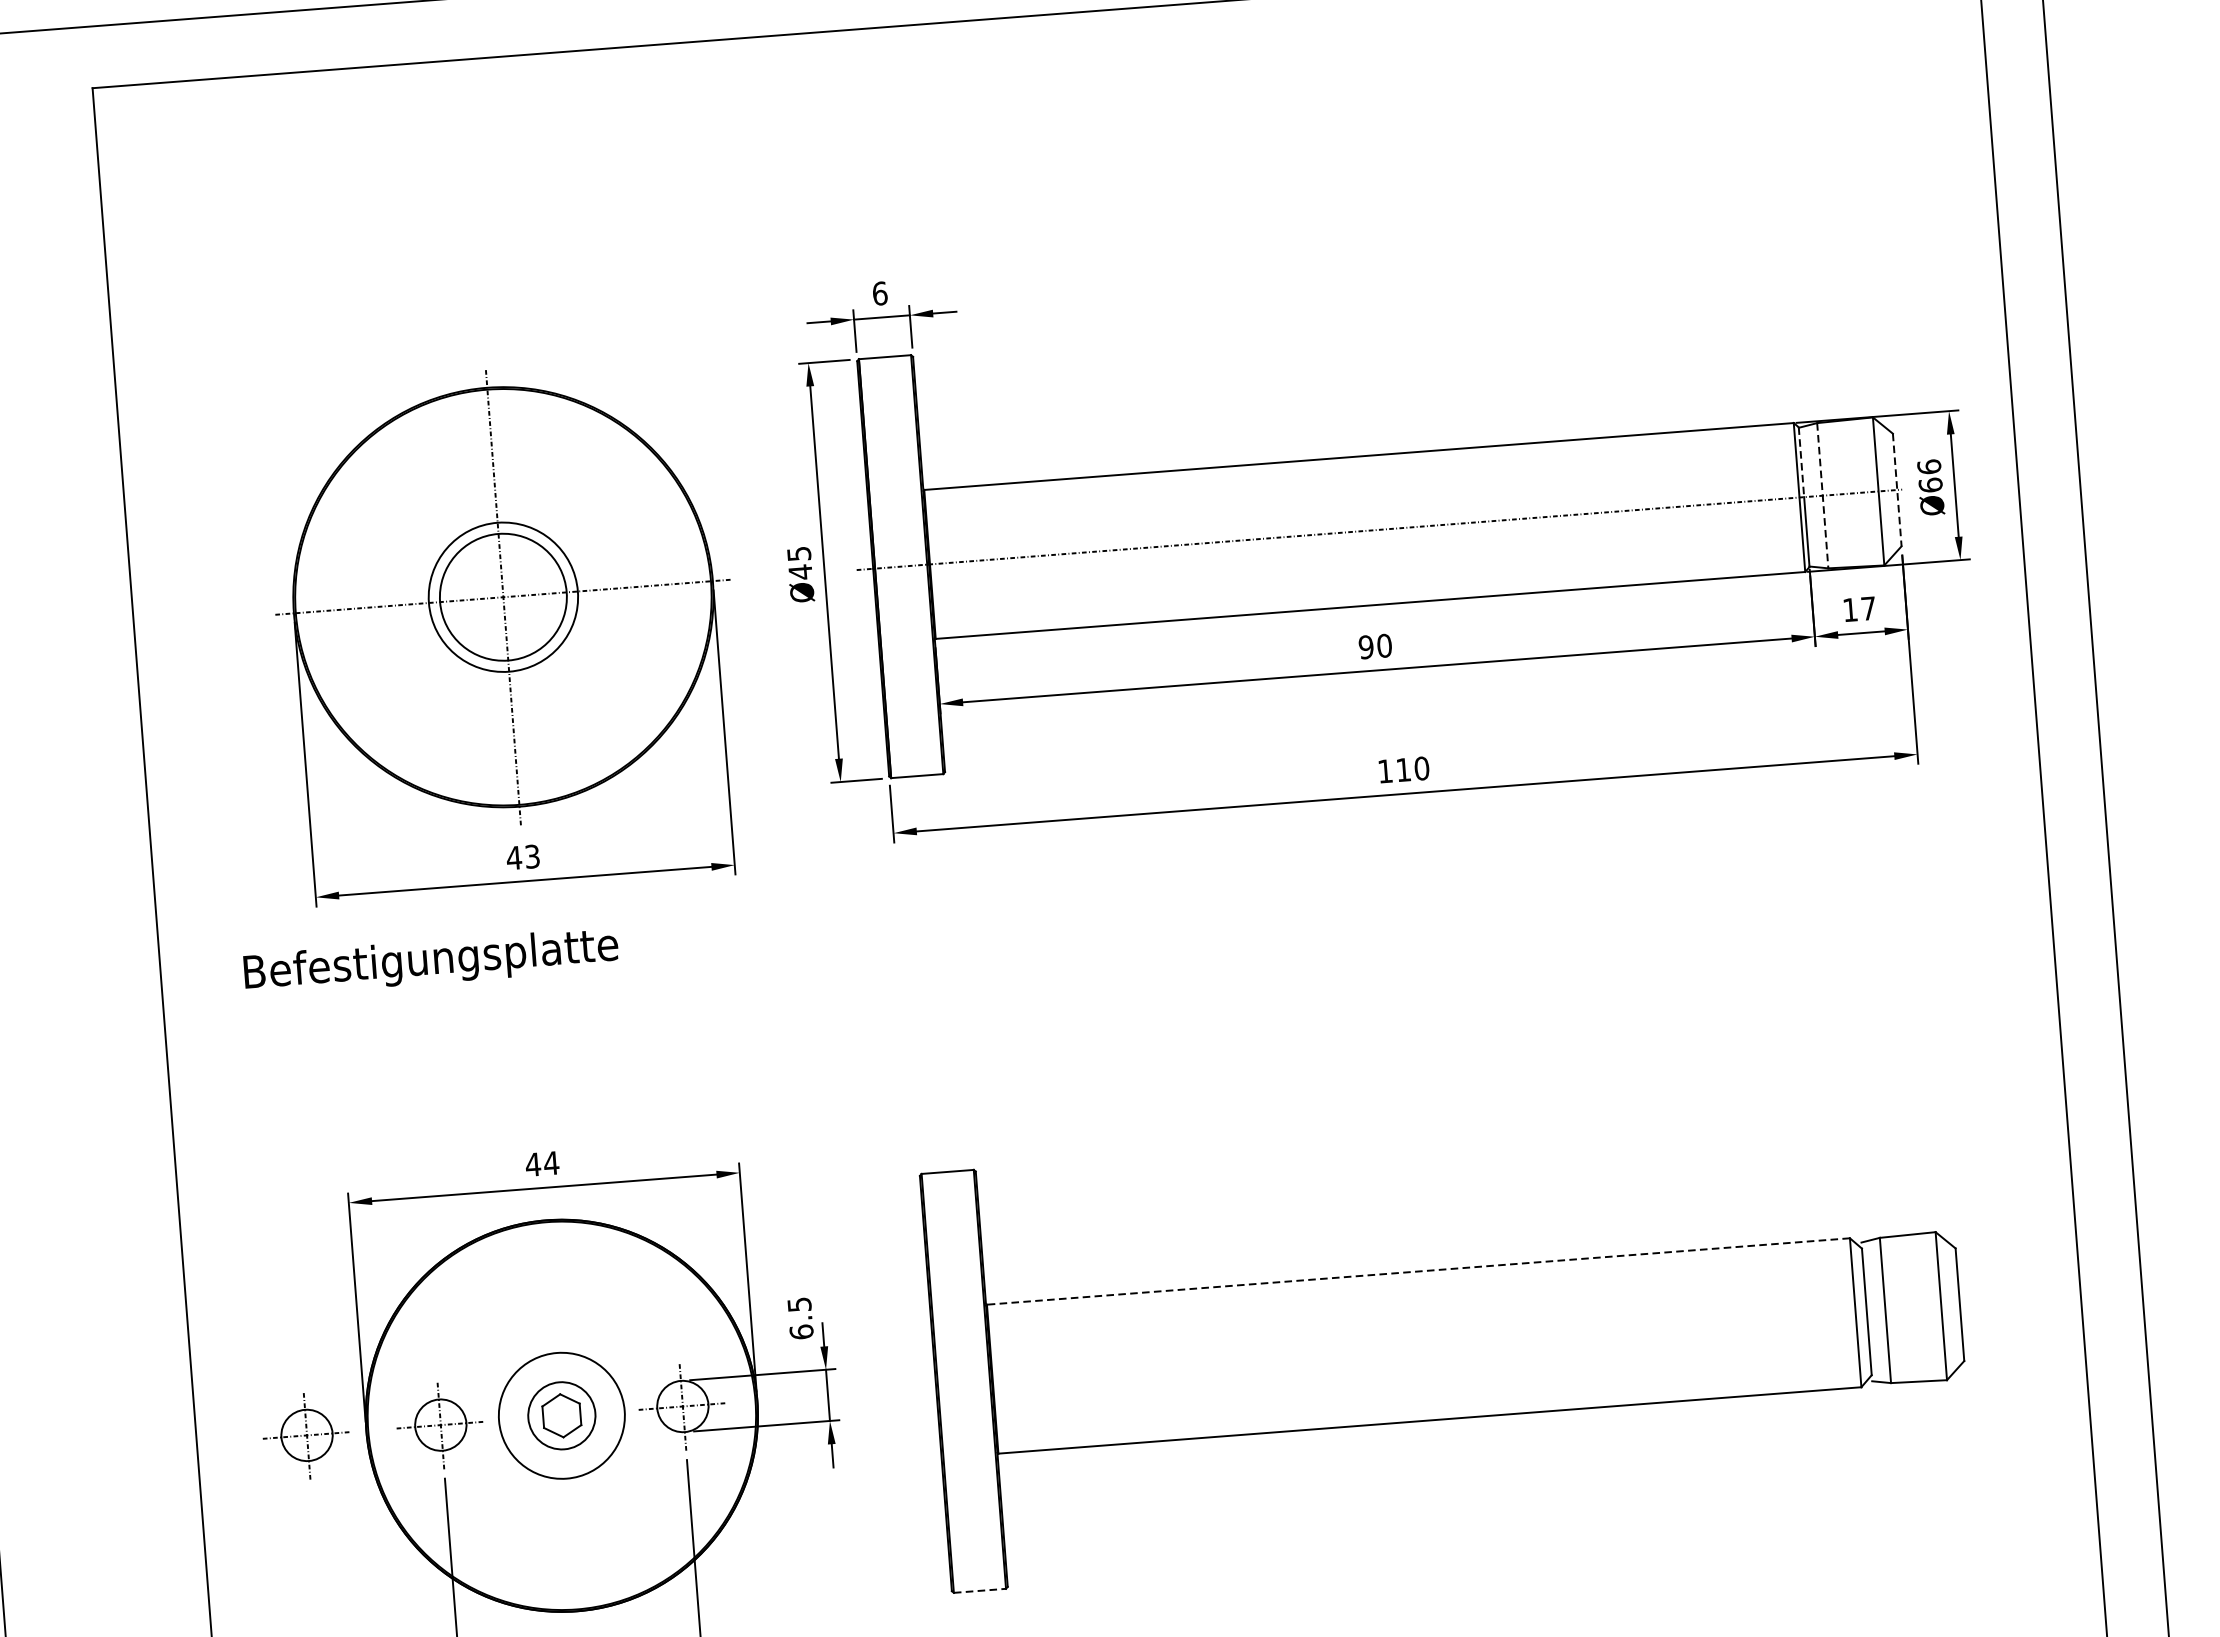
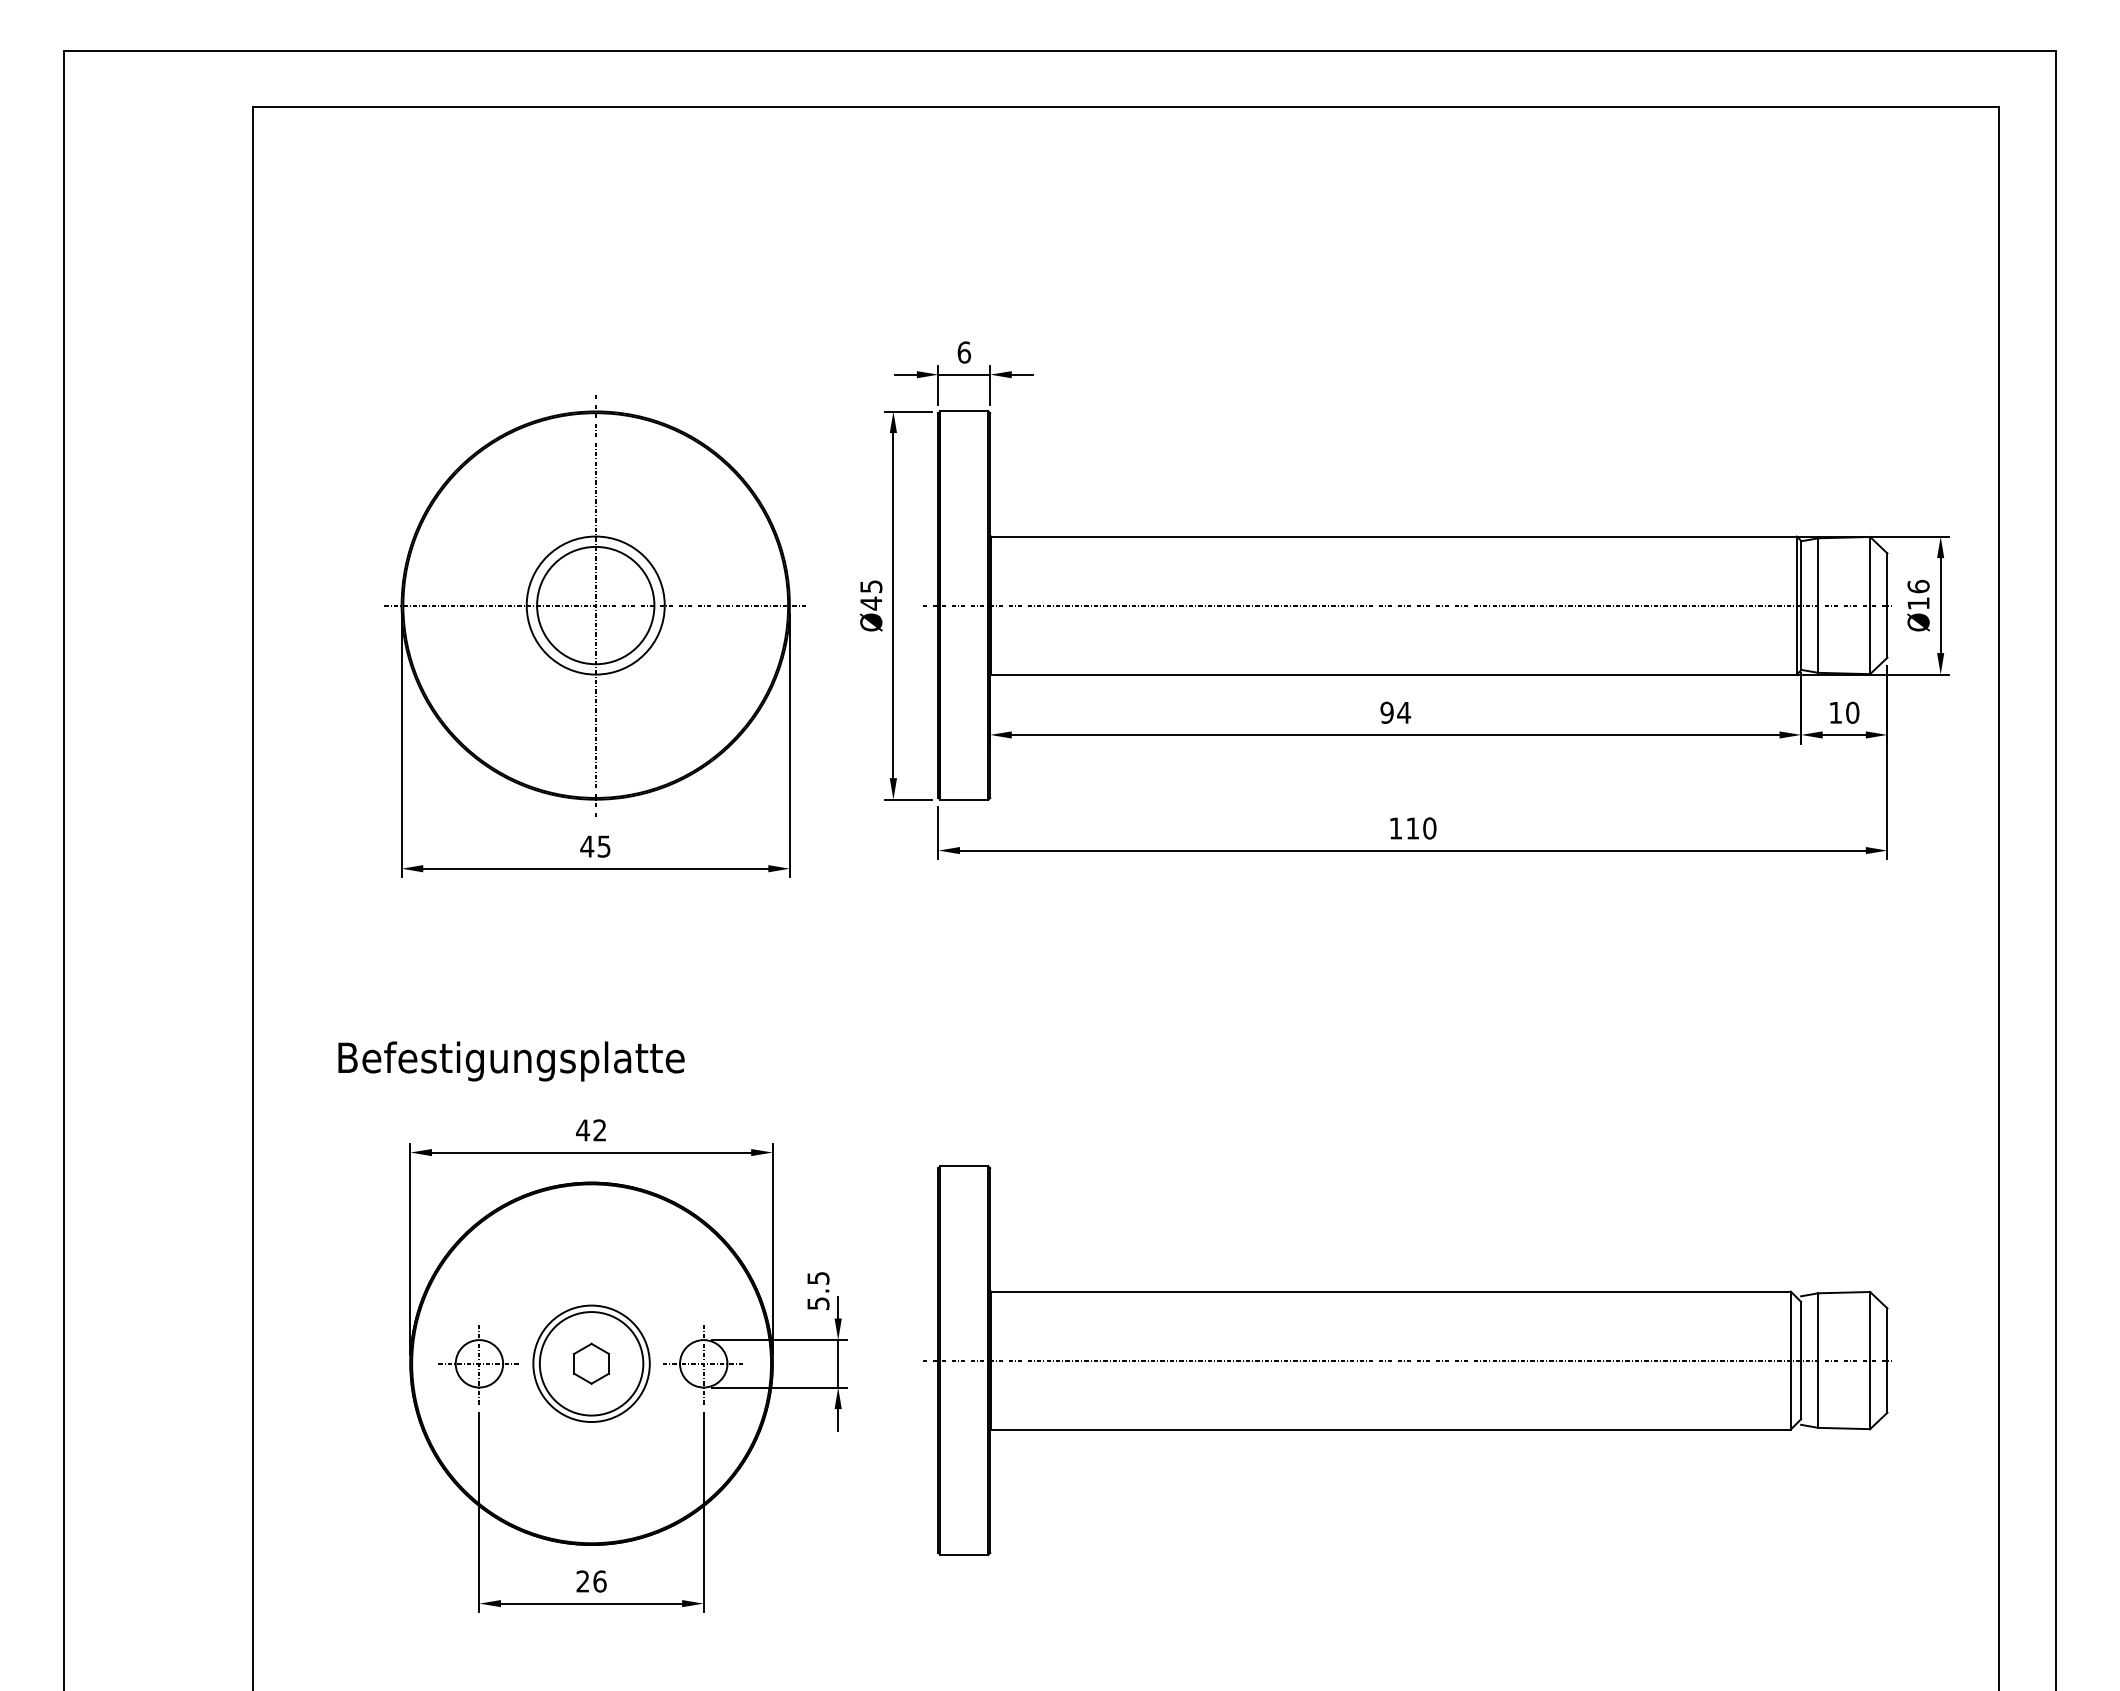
line: (1801, 462) -> (1801, 573), dashed -> solid
text: (1930, 485) -> (1918, 603), Ø66 -> Ø16
line: (1897, 490) -> (1887, 606), dashed -> solid
line: (1822, 496) -> (1818, 606), dashed -> solid
text: (1868, 608) -> (1852, 712), 17 -> 10
text: (1385, 645) -> (1404, 712), 90 -> 94
text: (532, 855) -> (604, 845), 43 -> 45
text: (431, 962) -> (511, 1061), moved
text: (551, 1163) -> (599, 1130), 44 -> 42
line: (1417, 1271) -> (1390, 1291), dashed -> solid
text: (801, 1331) -> (818, 1303), 6.5 -> 5.5
line: (1442, 1344) -> (1407, 1360), added
circle: (561, 1415) -> (591, 1363), size x1.67
part: (306, 1436) -> (354, 1364), removed
line: (980, 1590) -> (964, 1554), dashed -> solid

